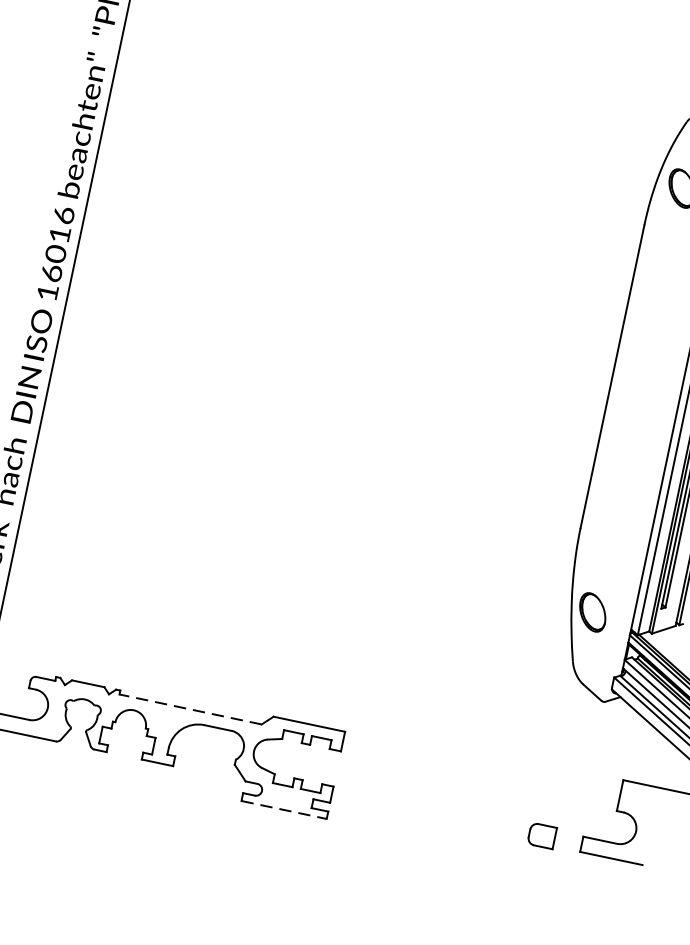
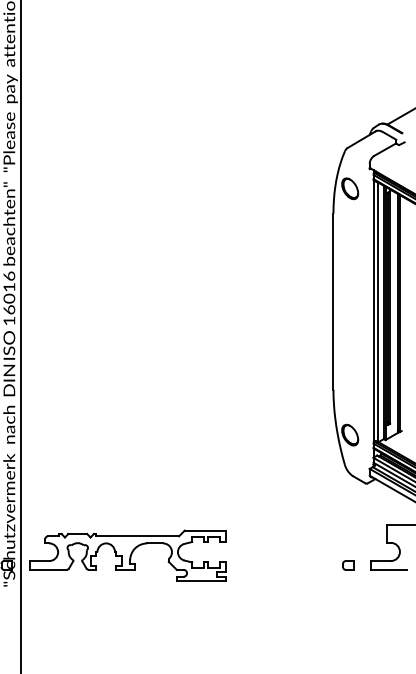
line: (190, 709) -> (137, 536), dashed -> solid
line: (283, 810) -> (201, 581), dashed -> solid
part: (542, 836) -> (348, 565), size x0.71

